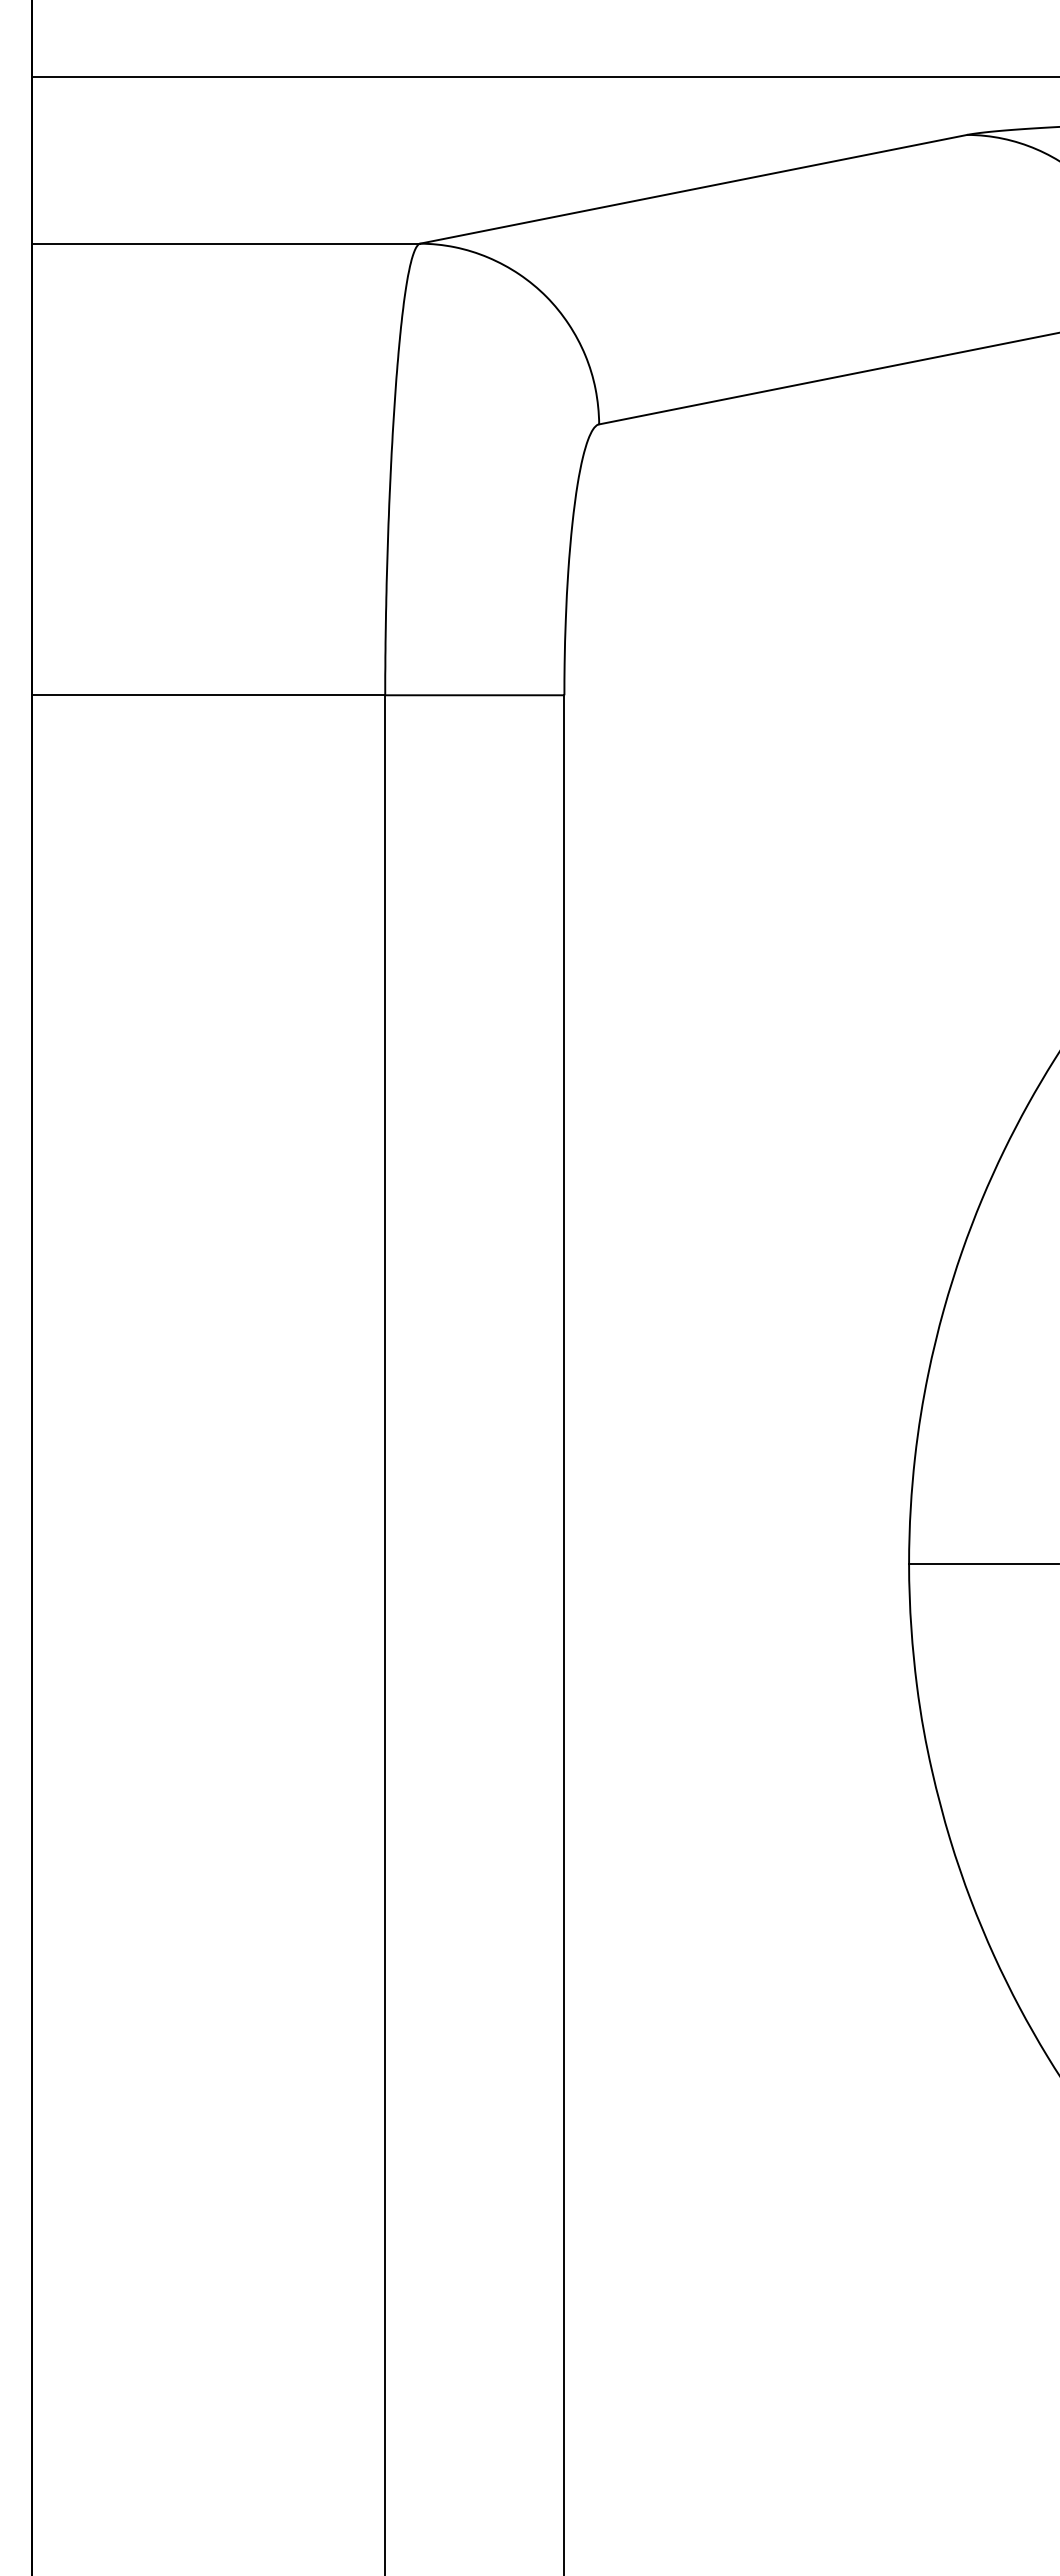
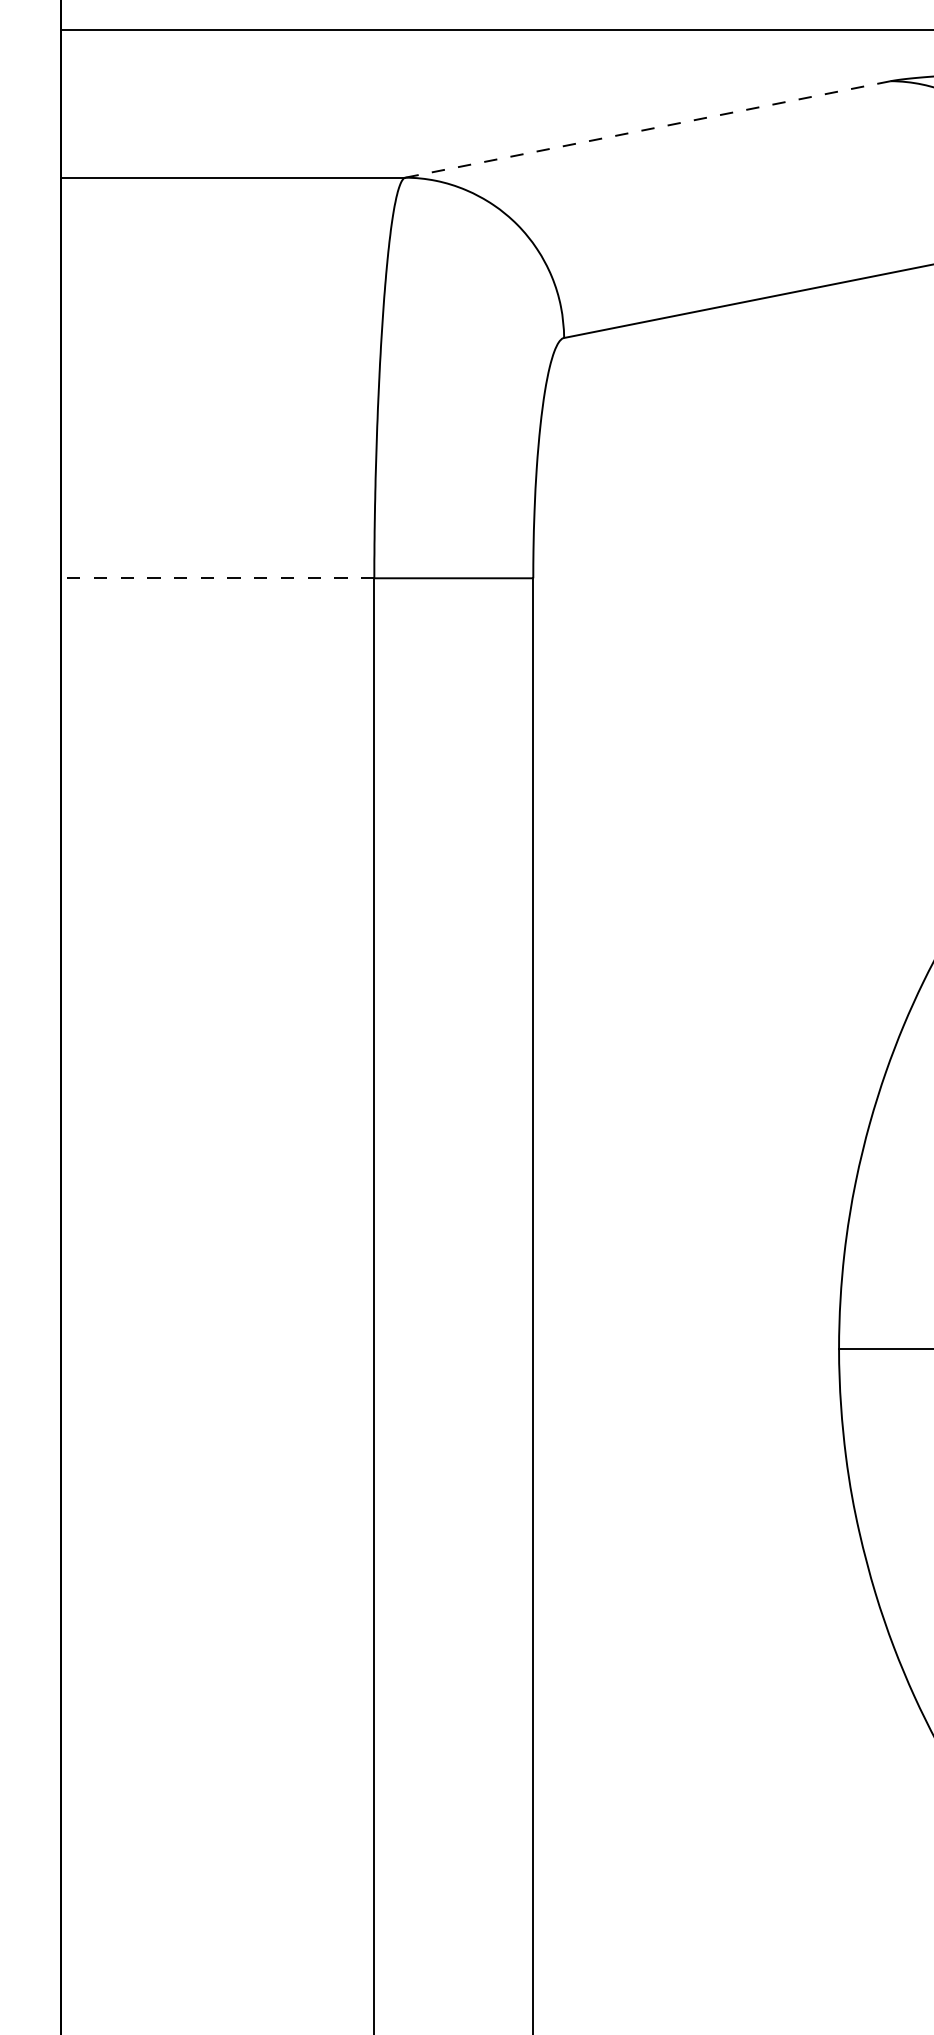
line: (693, 189) -> (647, 129), solid -> dashed
line: (208, 695) -> (217, 578), solid -> dashed

